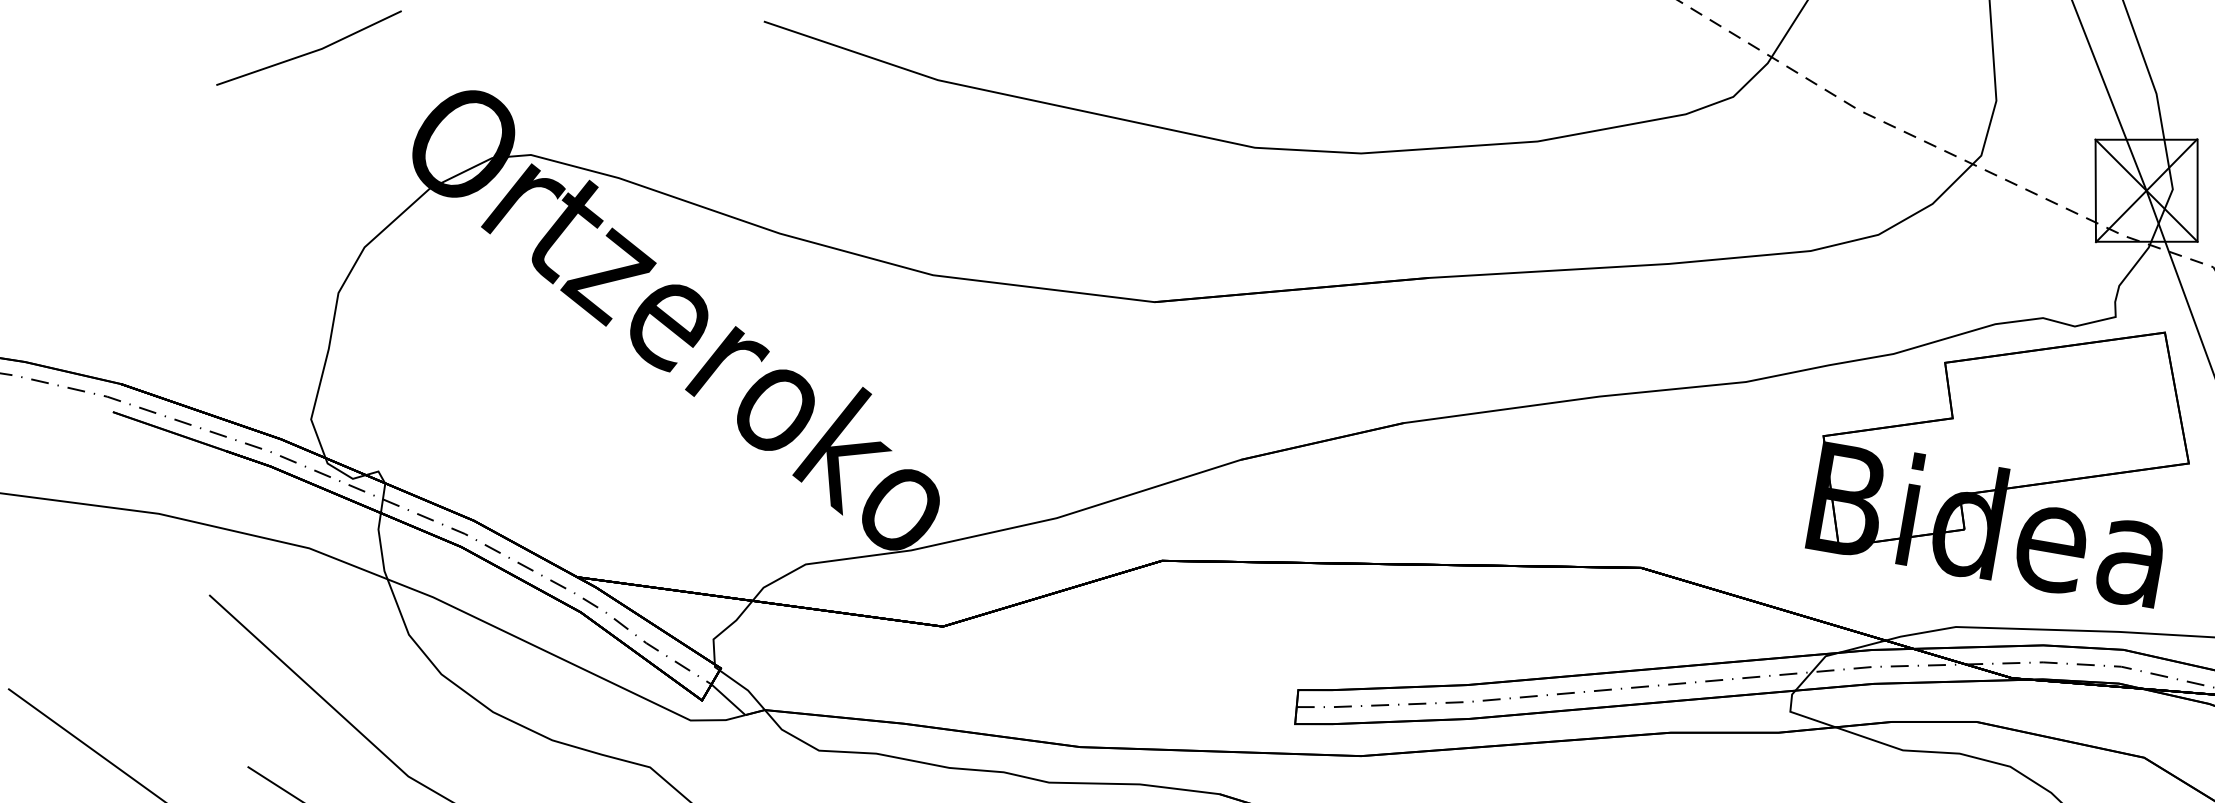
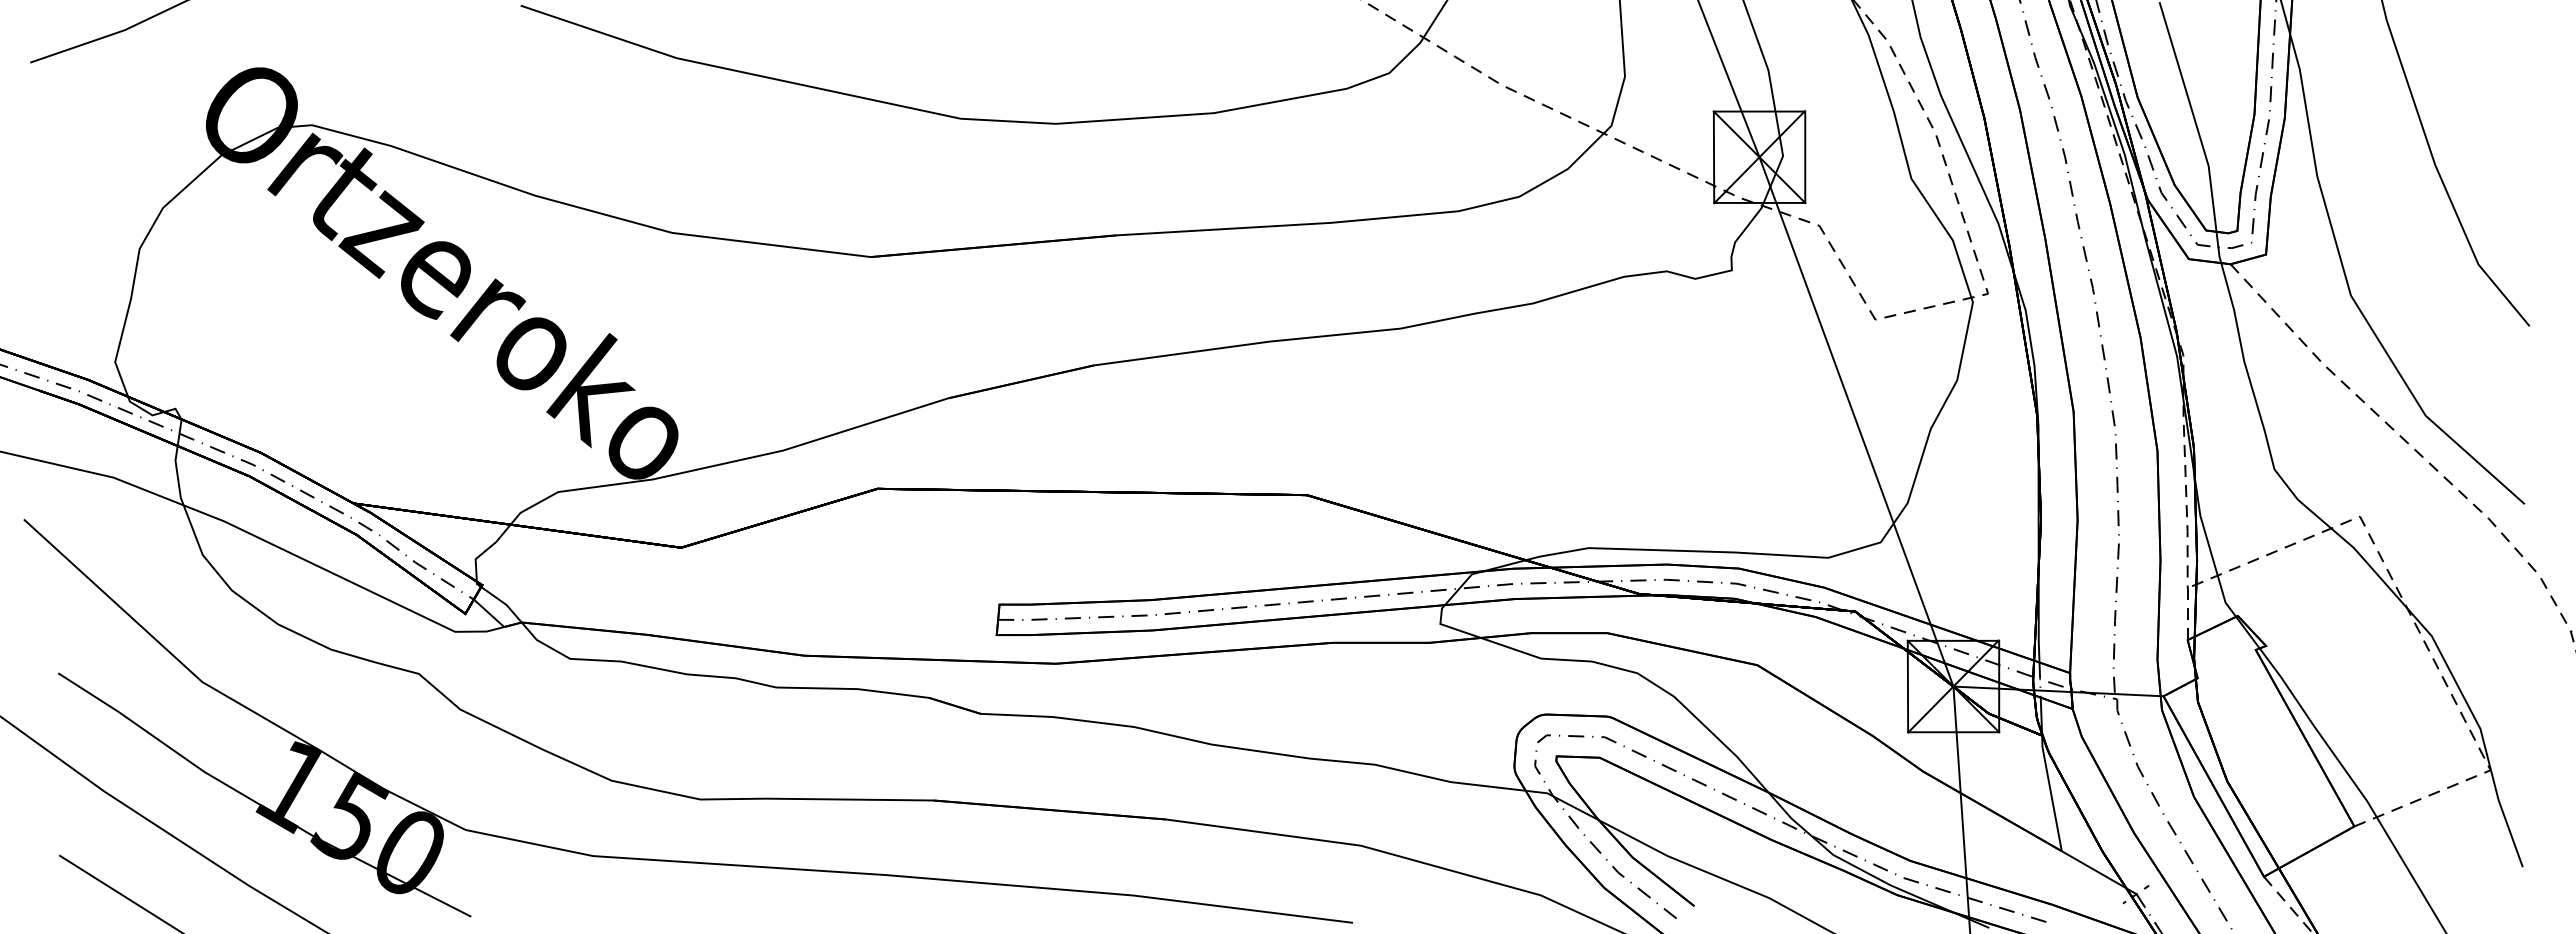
part: (1996, 470) -> (1625, 407), removed

